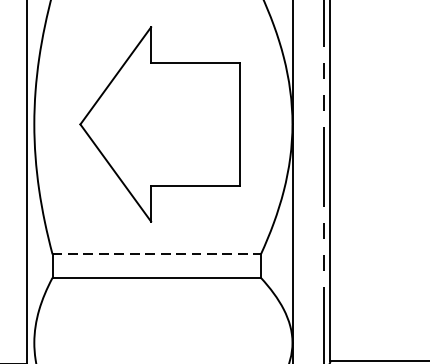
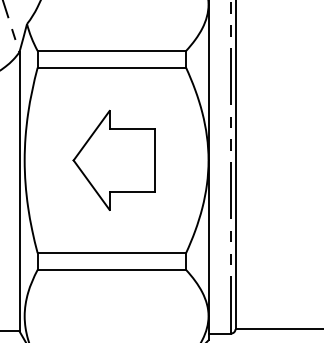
part: (159, 122) -> (113, 159), size x0.71
line: (157, 254) -> (112, 253), dashed -> solid

